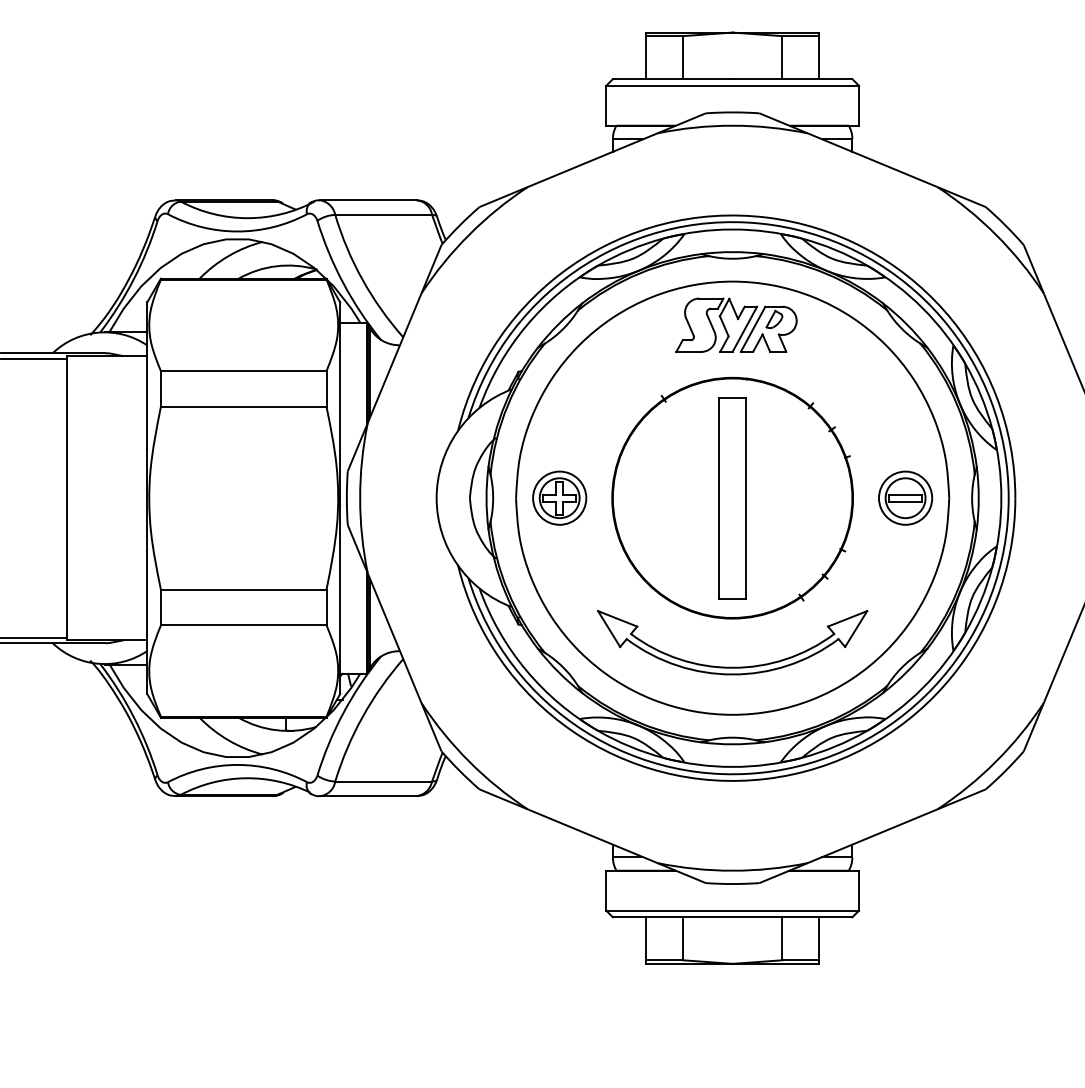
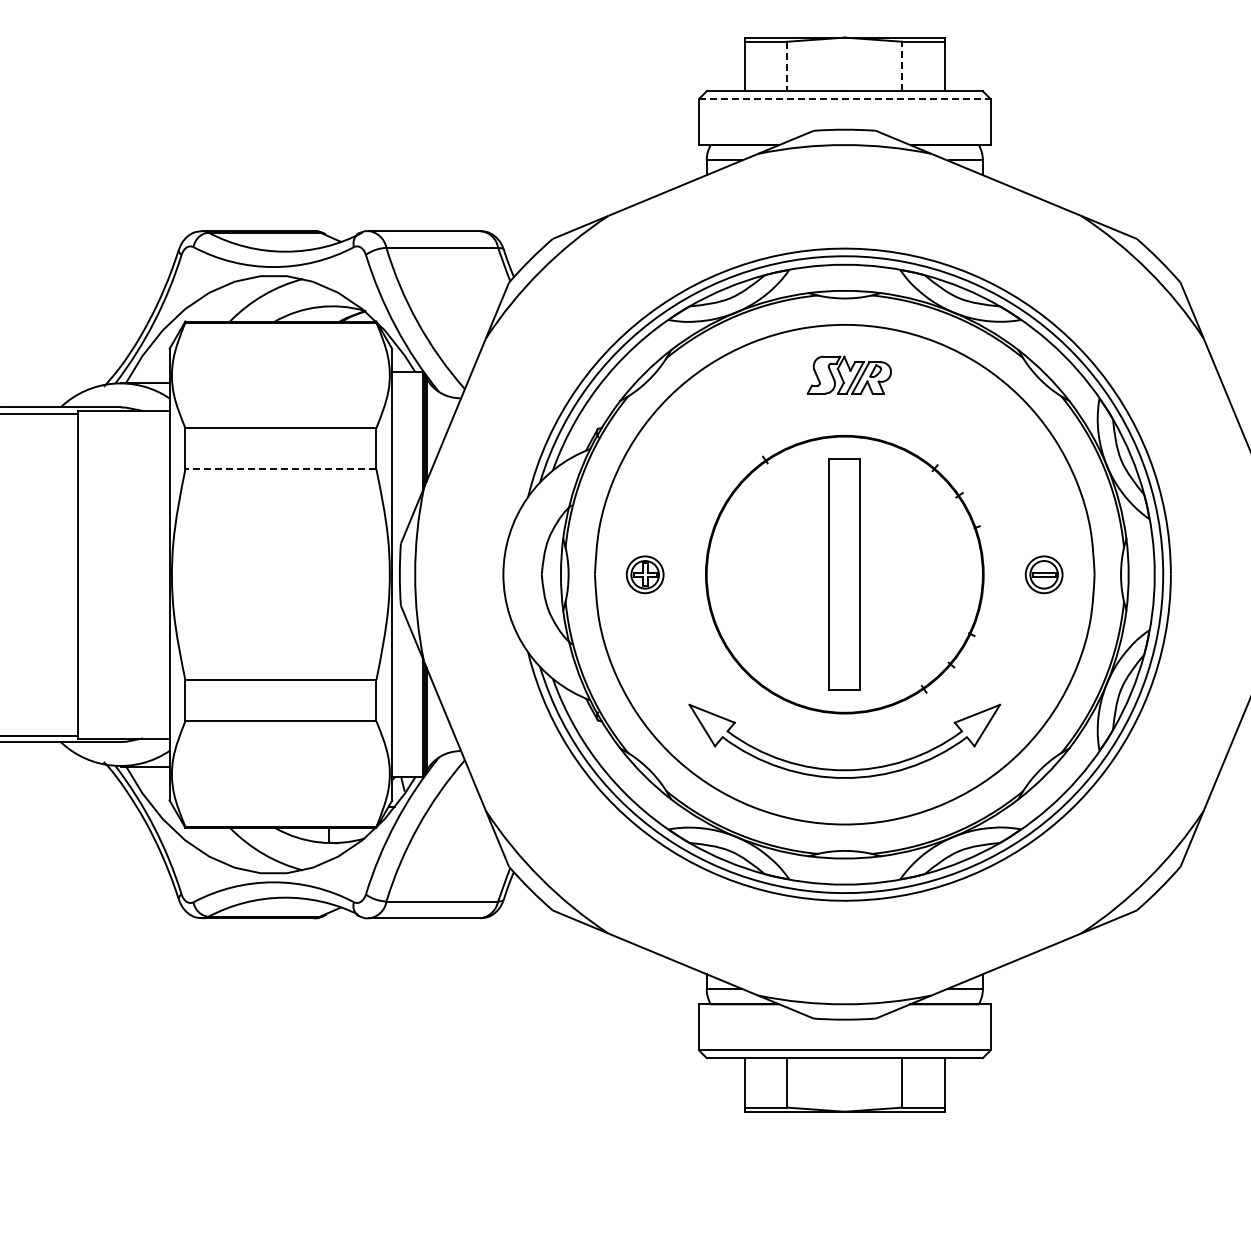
line: (682, 57) -> (787, 66), solid -> dashed
line: (782, 57) -> (902, 66), solid -> dashed
line: (732, 86) -> (844, 99), solid -> dashed
part: (736, 324) -> (849, 374), size x0.6
line: (243, 407) -> (280, 469), solid -> dashed
part: (558, 498) -> (644, 574), size x0.6
part: (904, 498) -> (1043, 574), size x0.6

